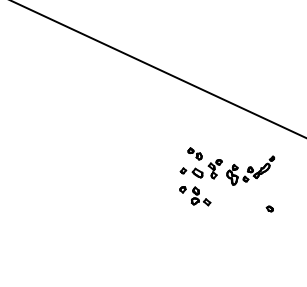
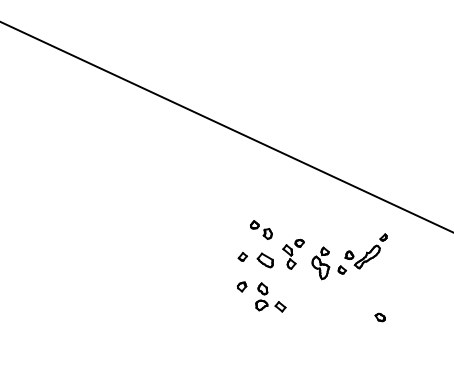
part: (227, 179) -> (312, 270), moved

